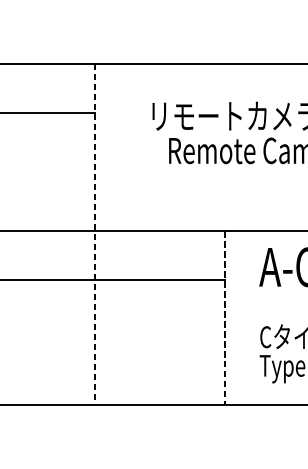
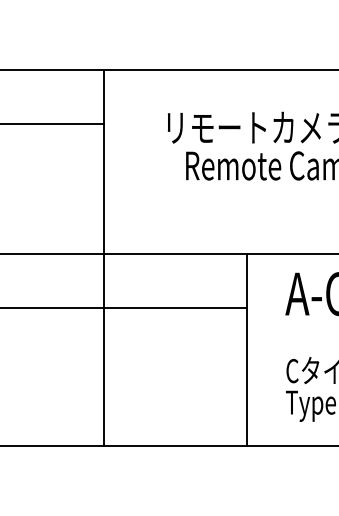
line: (94, 234) -> (104, 258), dashed -> solid
line: (224, 318) -> (247, 350), dashed -> solid

